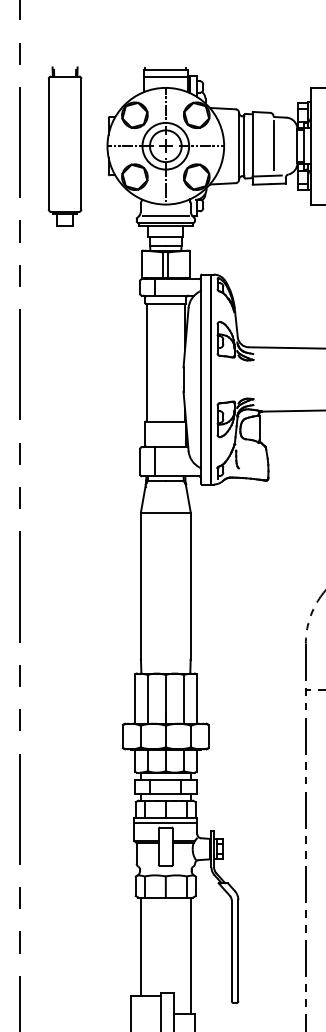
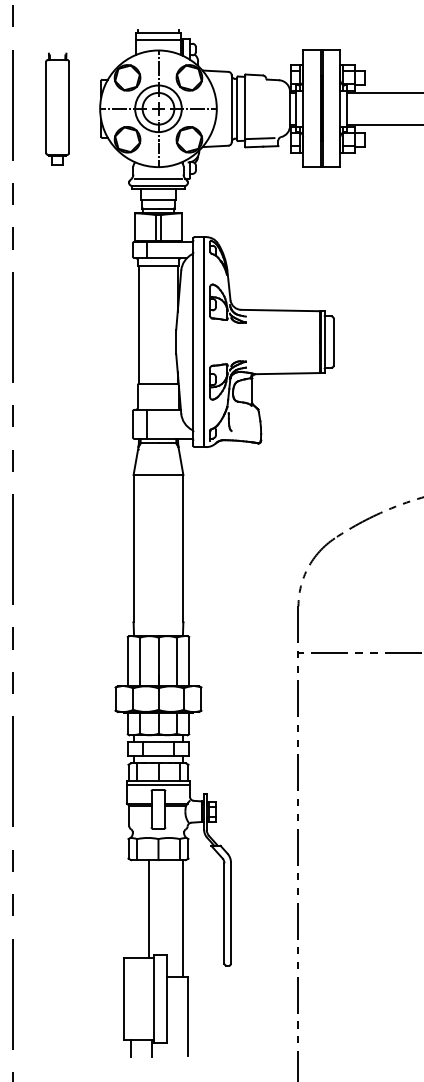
line: (273, 144) -> (266, 107), removed
part: (64, 145) -> (57, 108), size x0.7
line: (140, 946) -> (148, 909), moved

